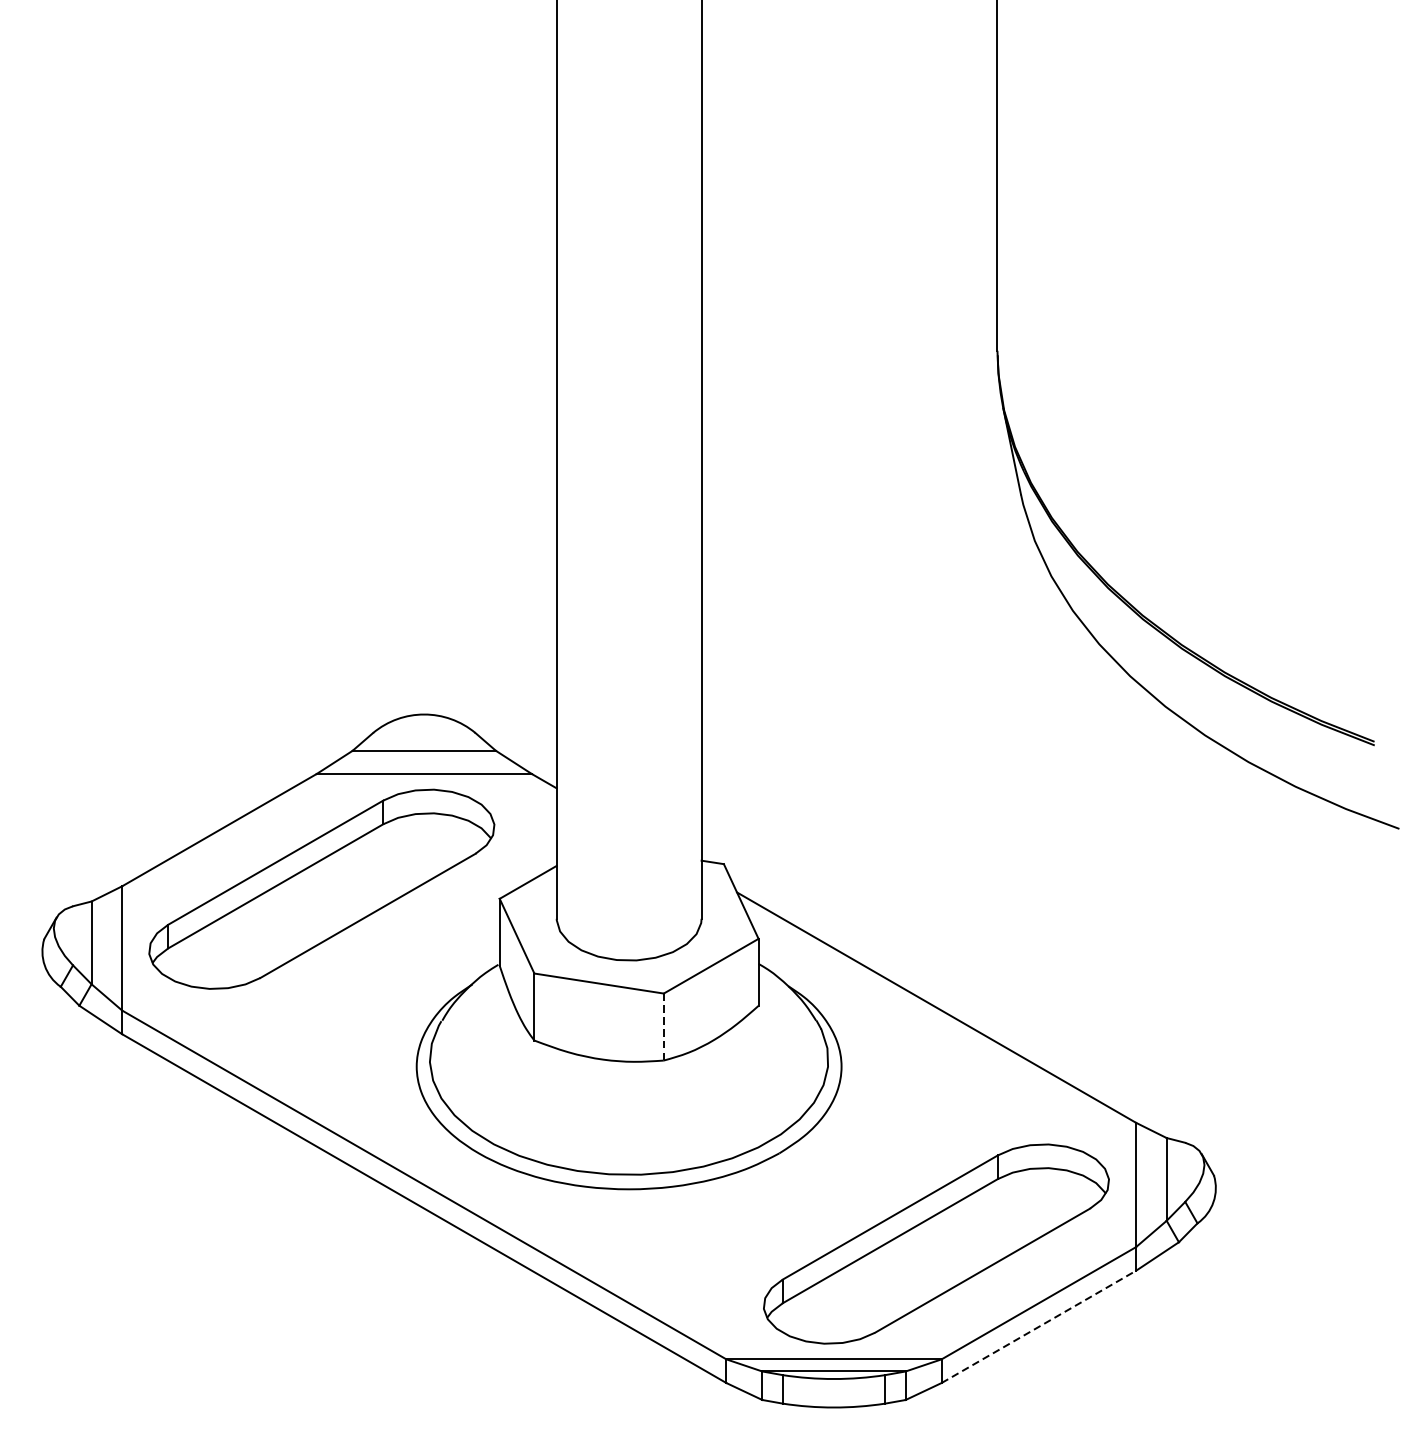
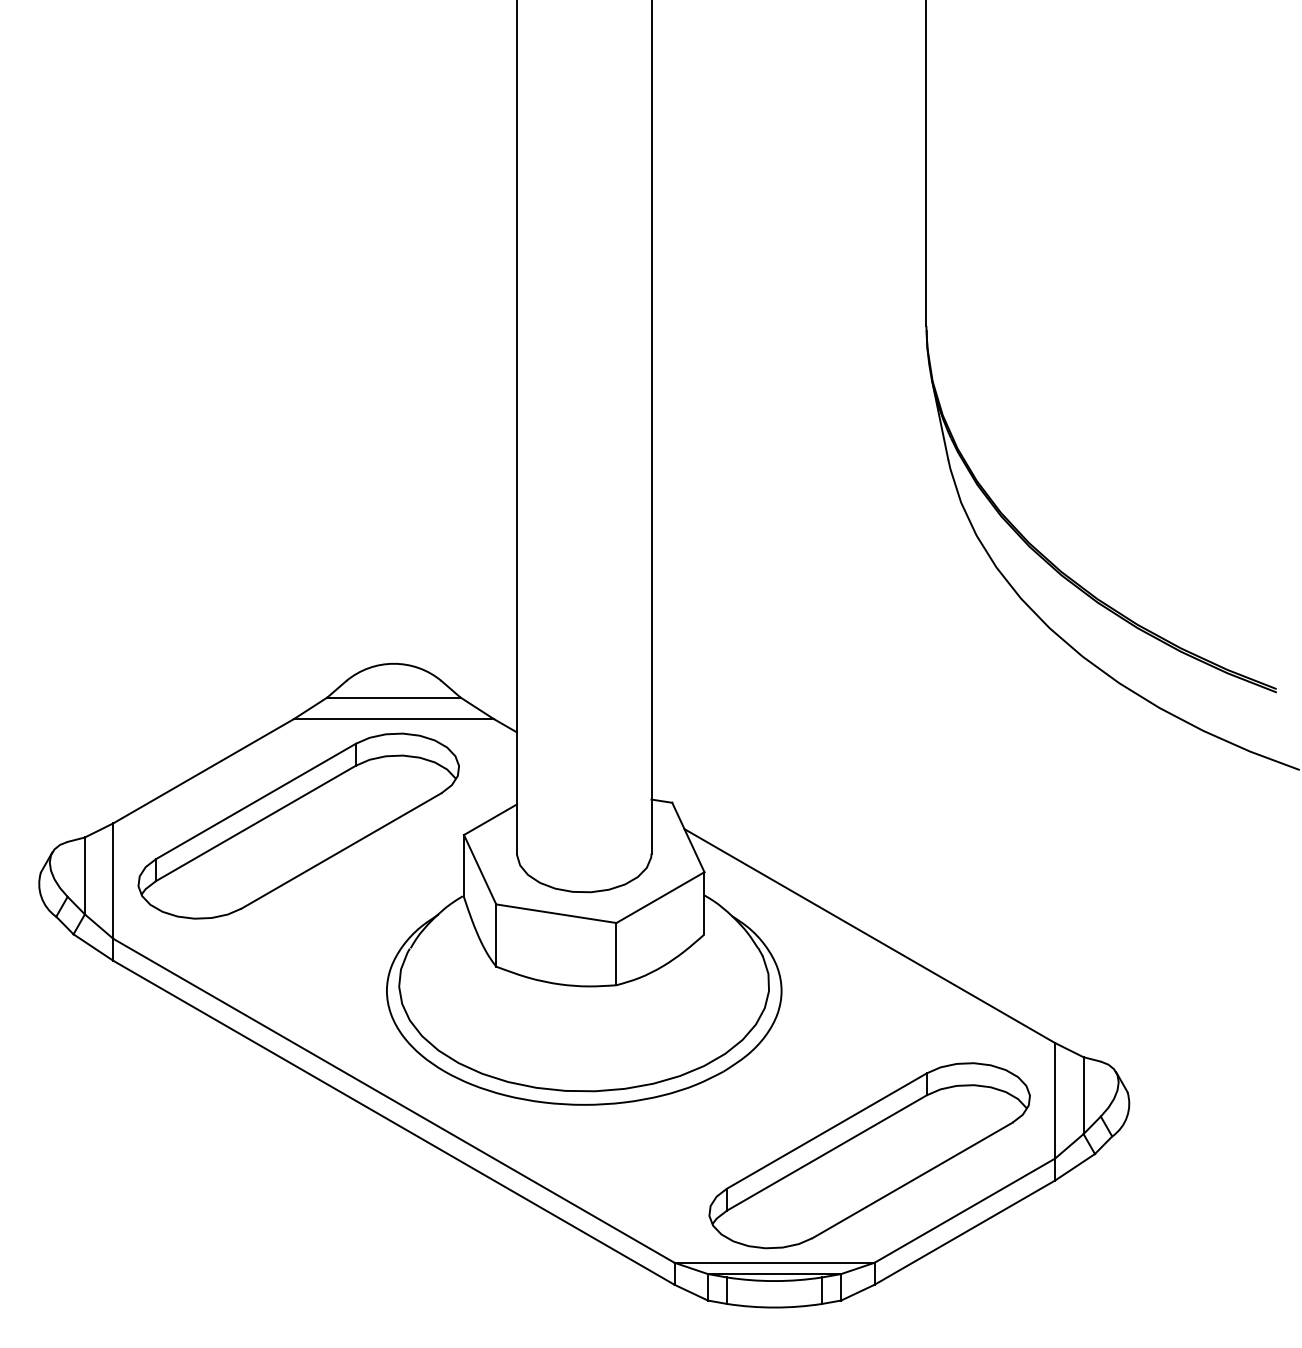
line: (663, 1027) -> (616, 954), dashed -> solid
line: (1039, 1326) -> (965, 1232), dashed -> solid

